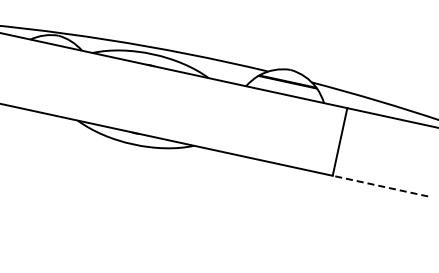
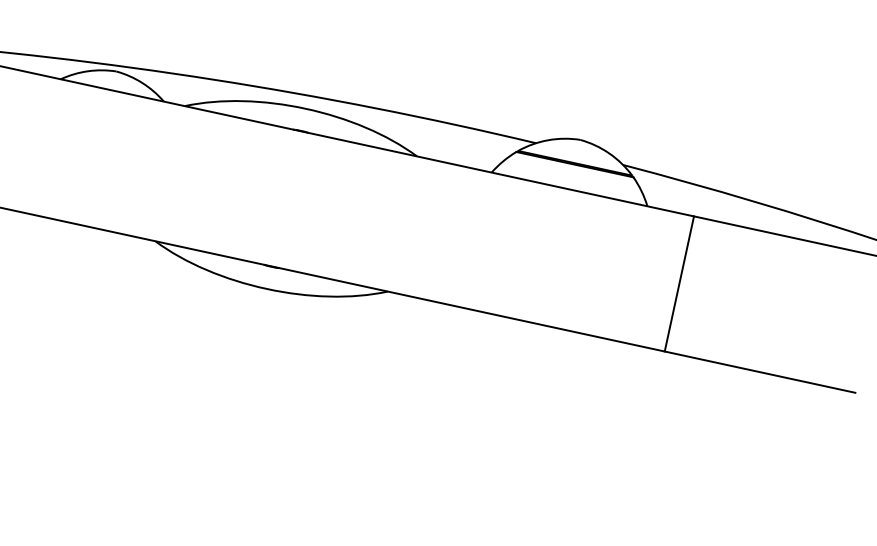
line: (380, 186) -> (760, 372), dashed -> solid

